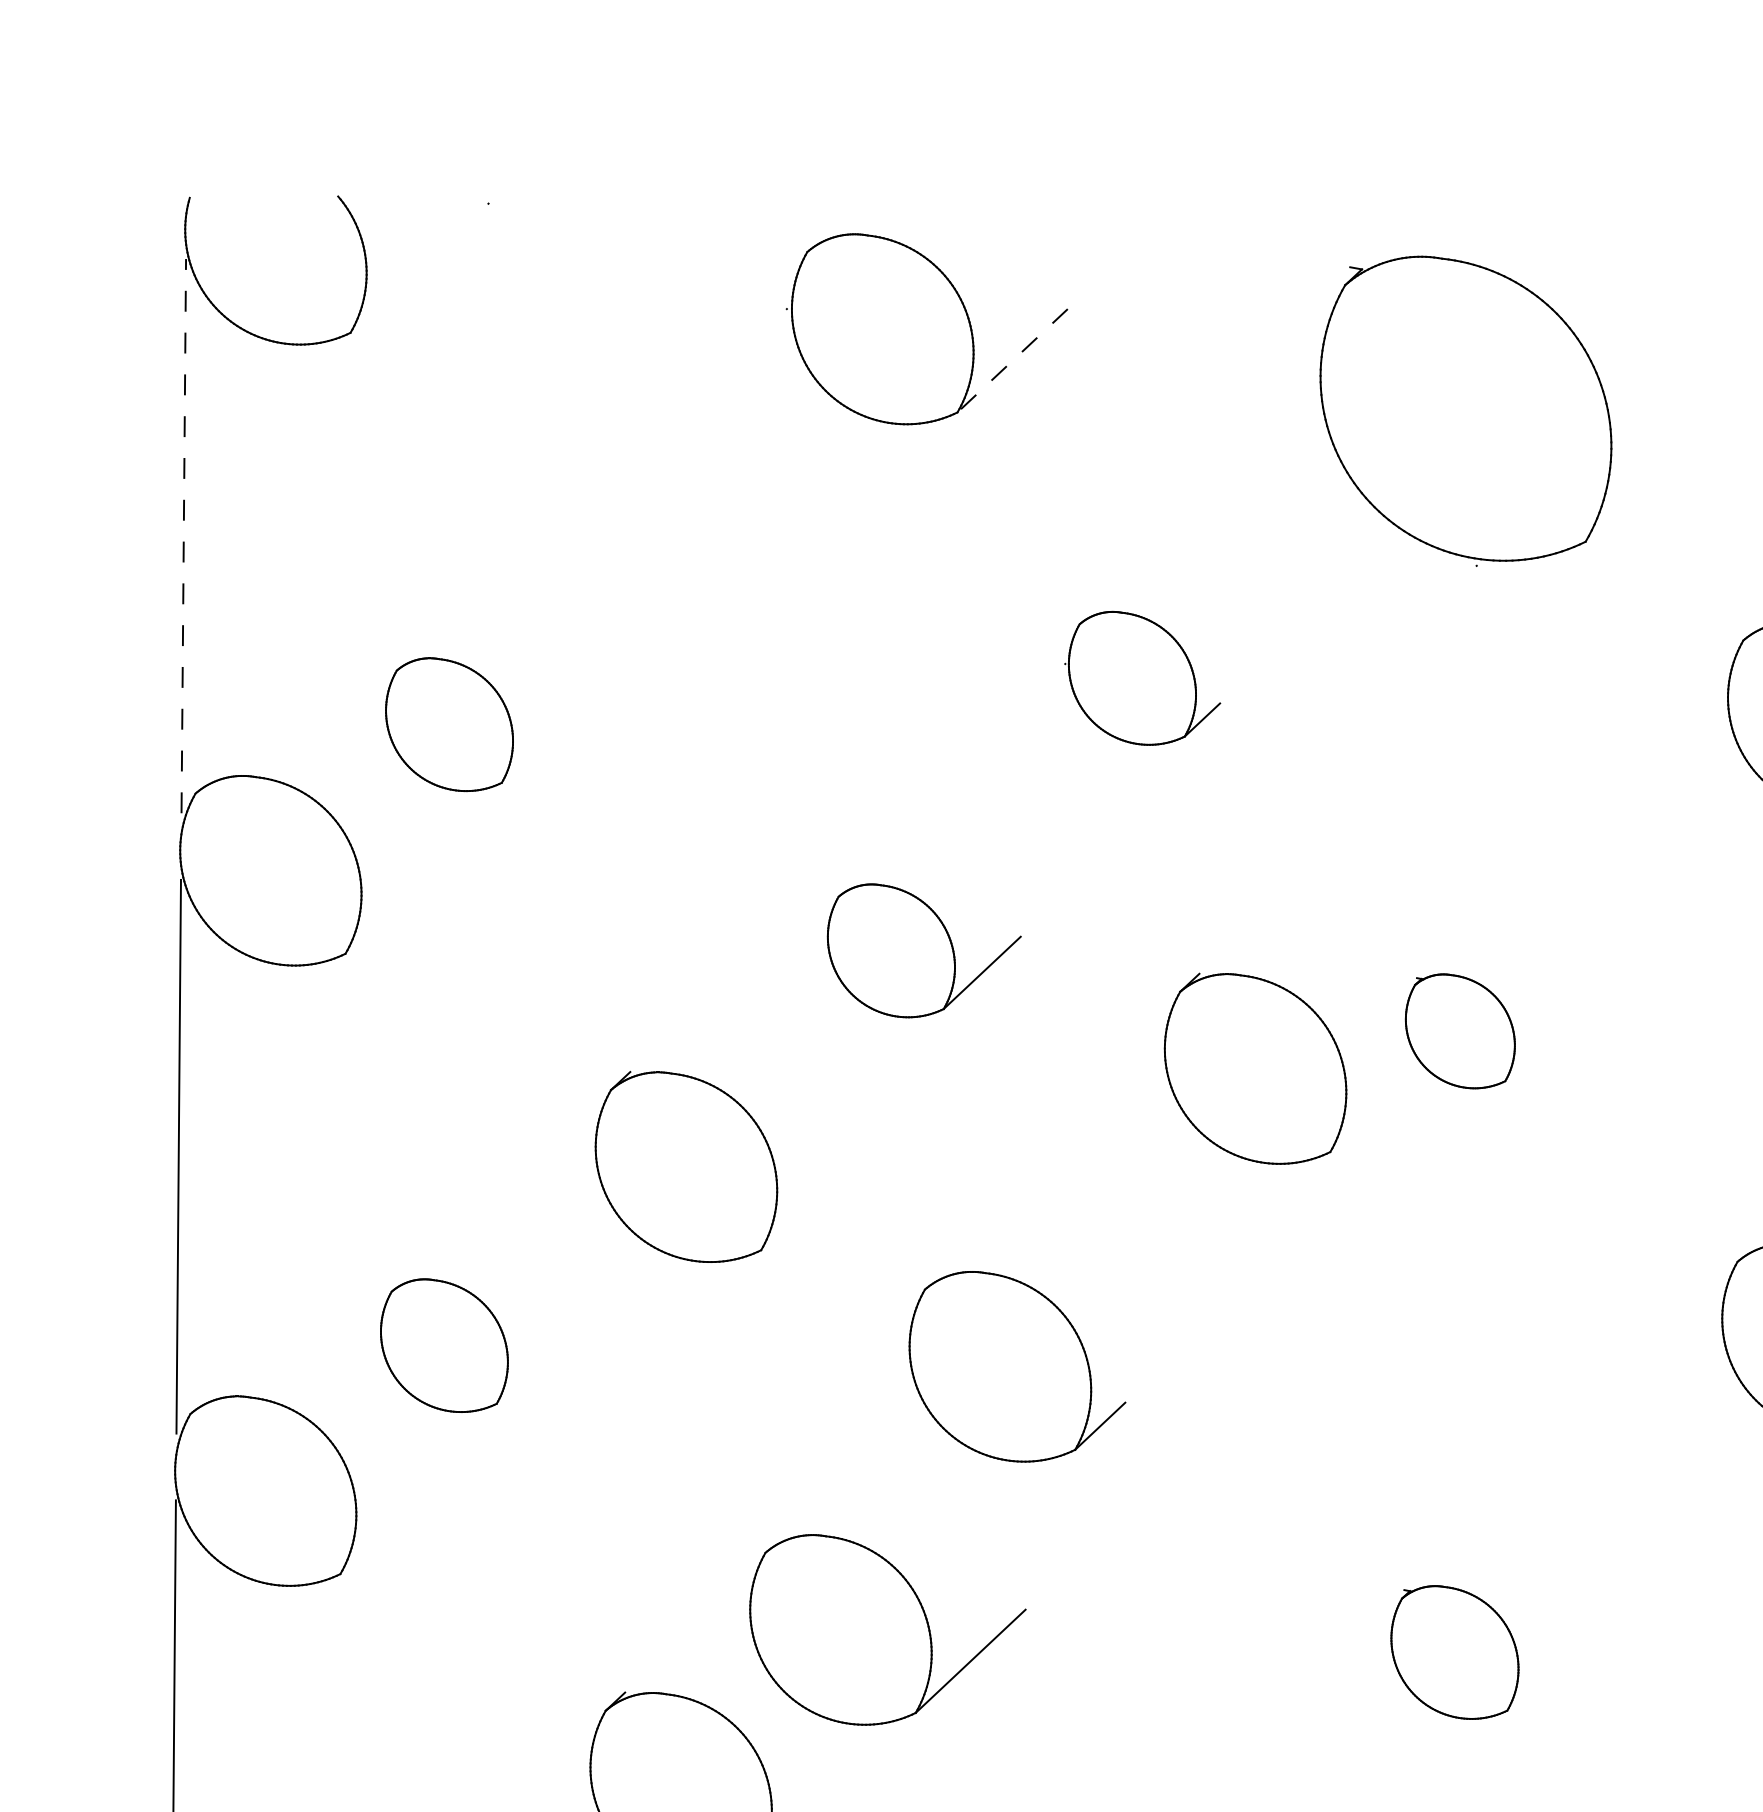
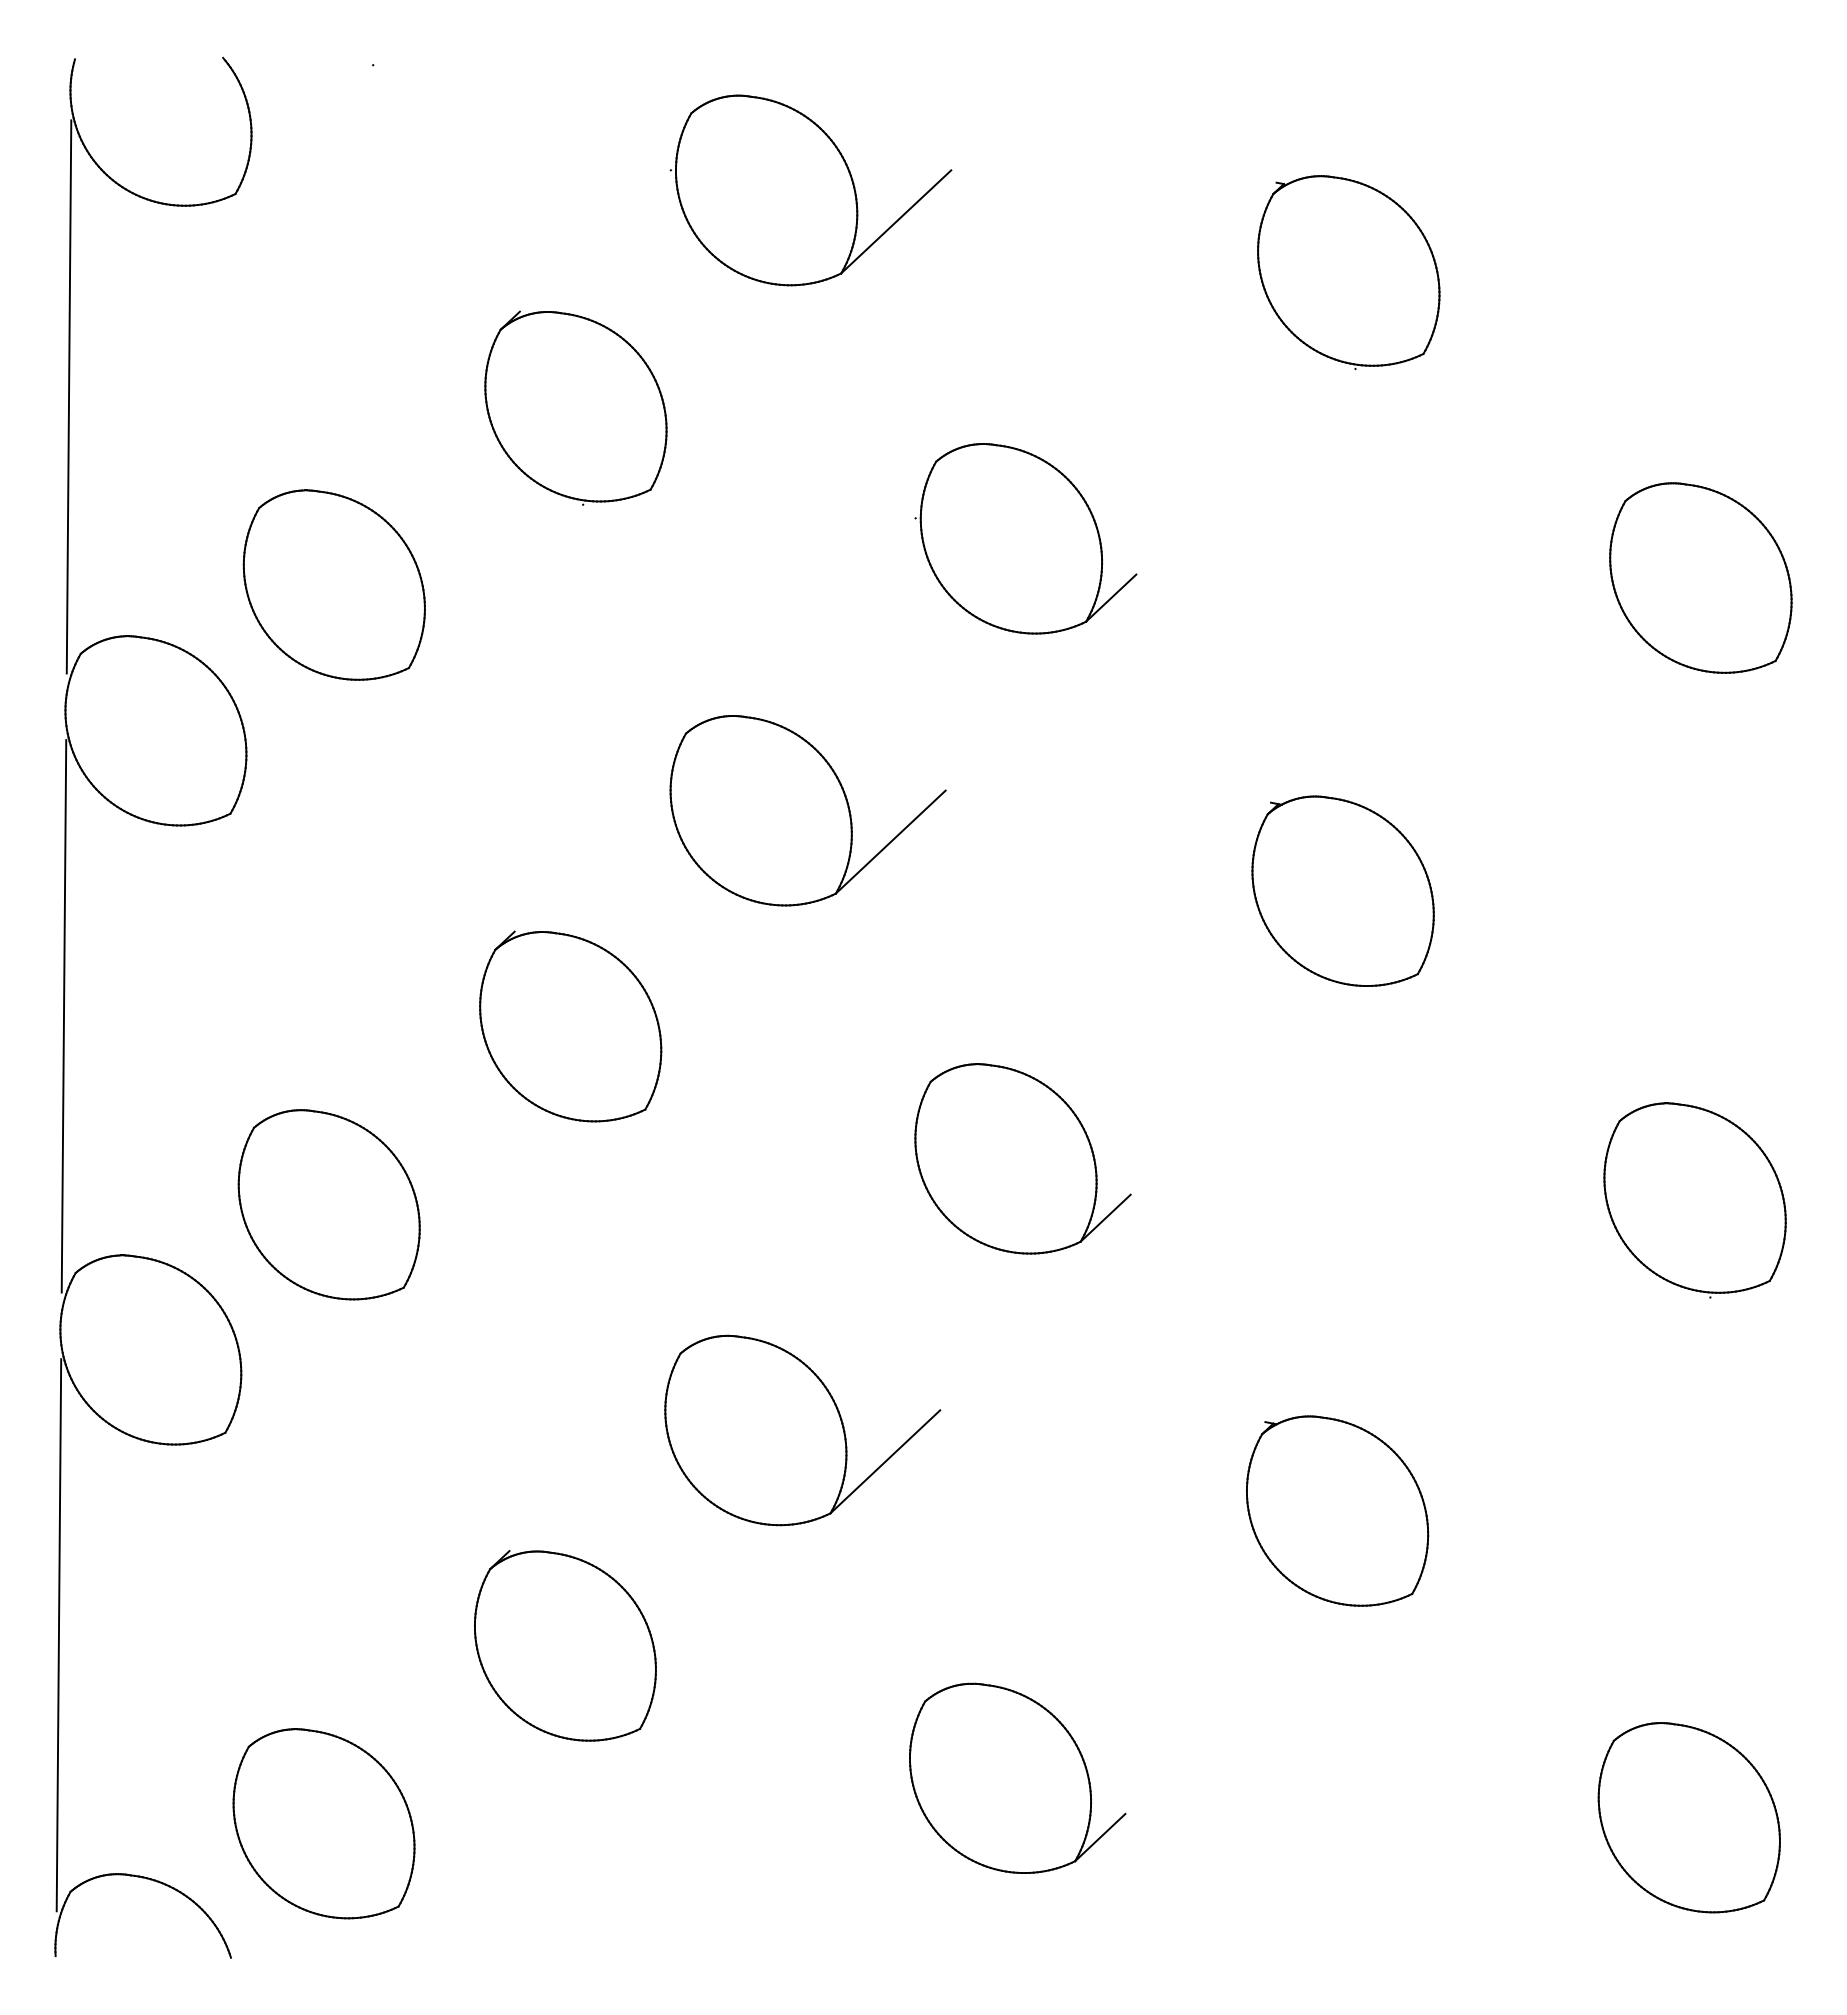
line: (1011, 361) -> (895, 222), dashed -> solid
part: (1465, 411) -> (1348, 272), size x0.62
line: (184, 535) -> (69, 396), dashed -> solid
part: (691, 546) -> (575, 407), added
part: (1142, 678) -> (1025, 538), size x1.43
part: (448, 724) -> (333, 584), size x1.43
part: (923, 950) -> (807, 810), size x1.43
part: (1459, 1030) -> (1342, 890), size x1.67
part: (1255, 1068) -> (1138, 928), removed
part: (443, 1345) -> (328, 1204), size x1.43
part: (1016, 1366) -> (1022, 1158), moved
part: (887, 1629) -> (802, 1430), moved
part: (1454, 1651) -> (1337, 1510), size x1.43

